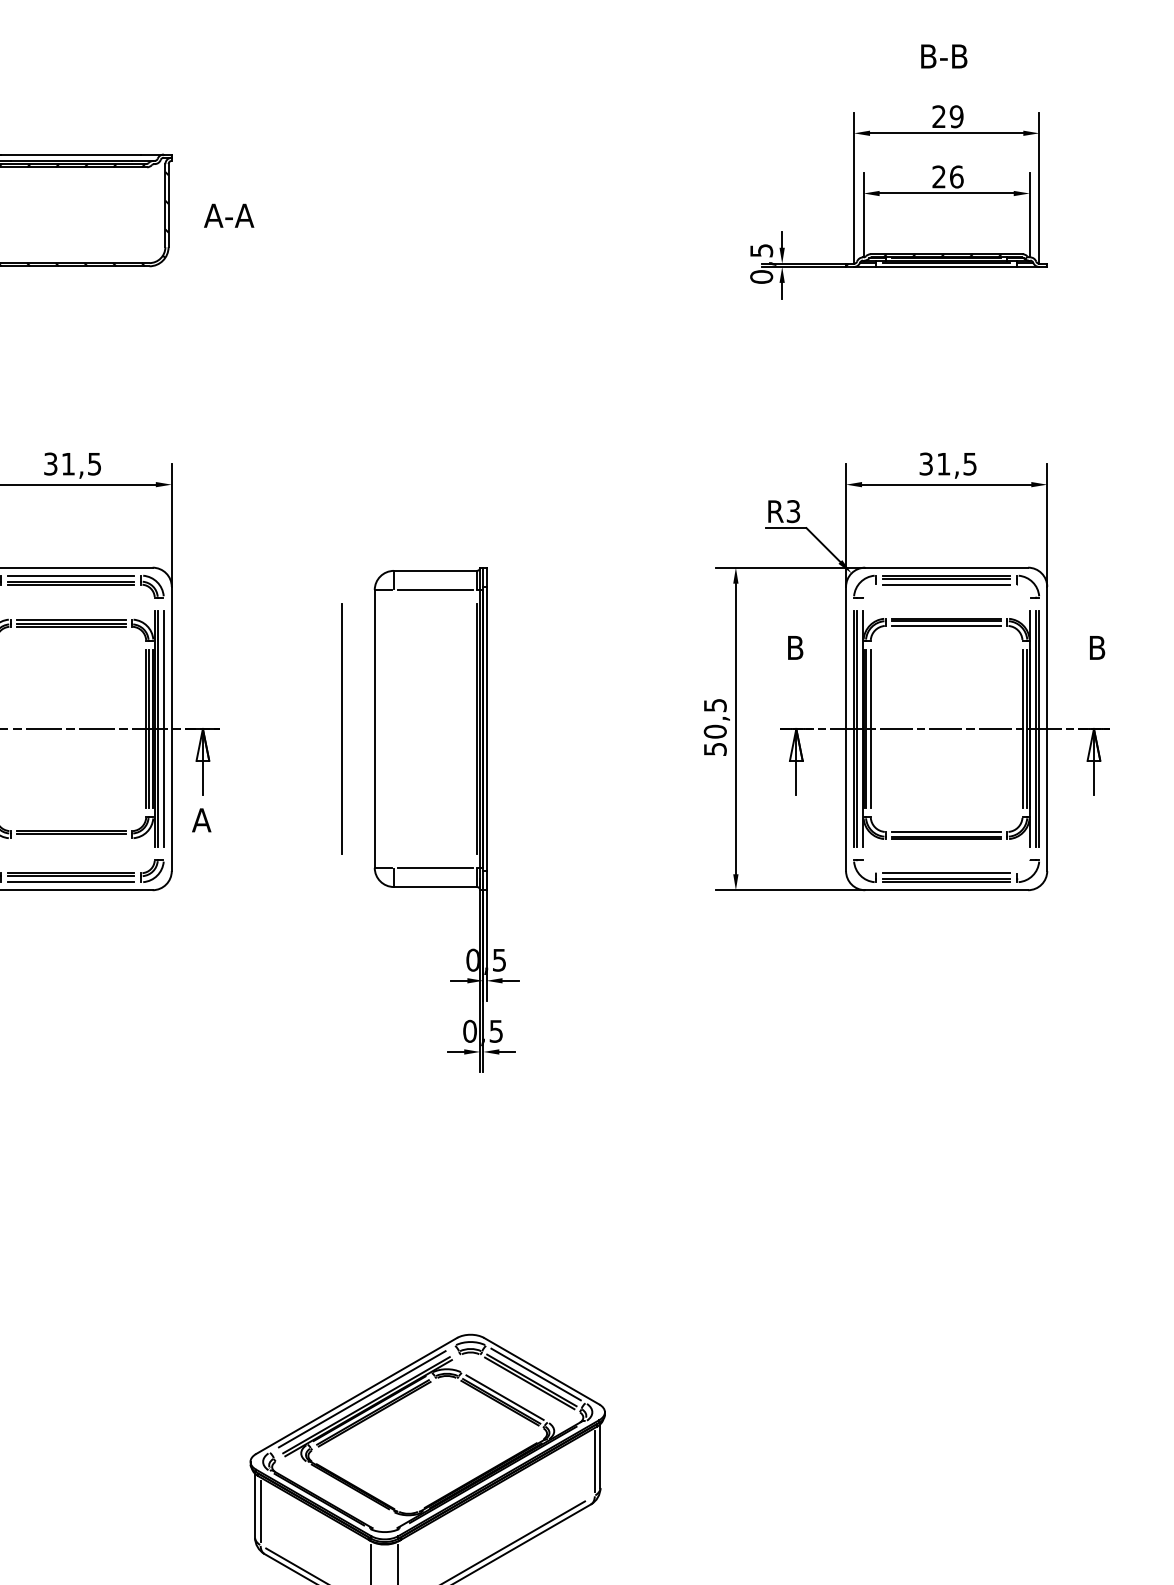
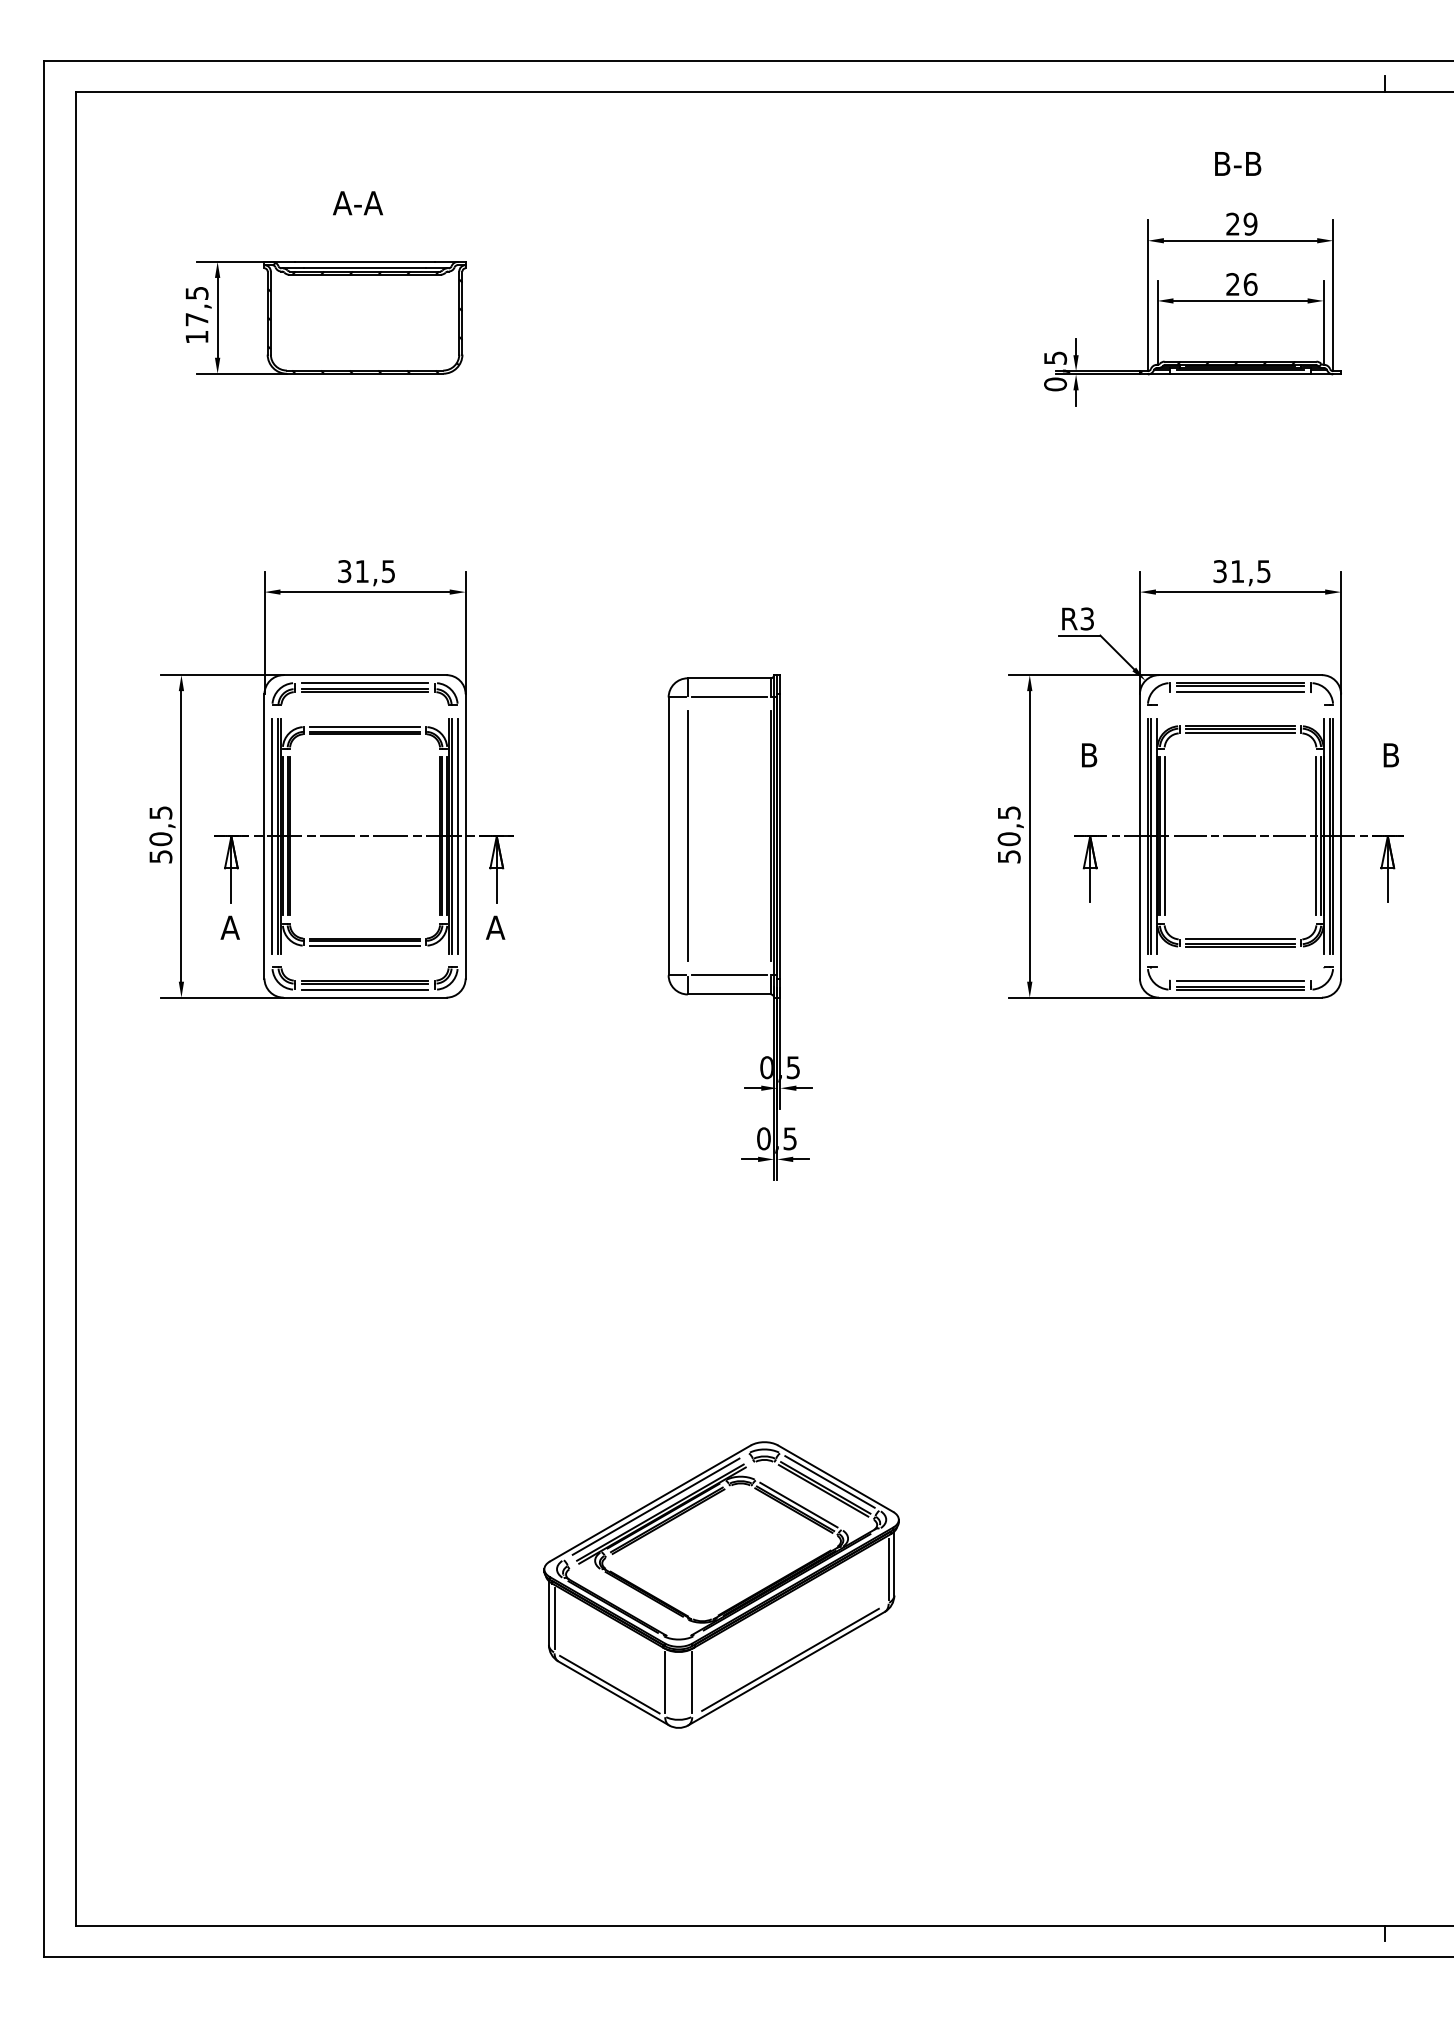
text: (228, 216) -> (357, 203), moved
line: (341, 728) -> (687, 835), moved
line: (70, 838) -> (364, 945), added

